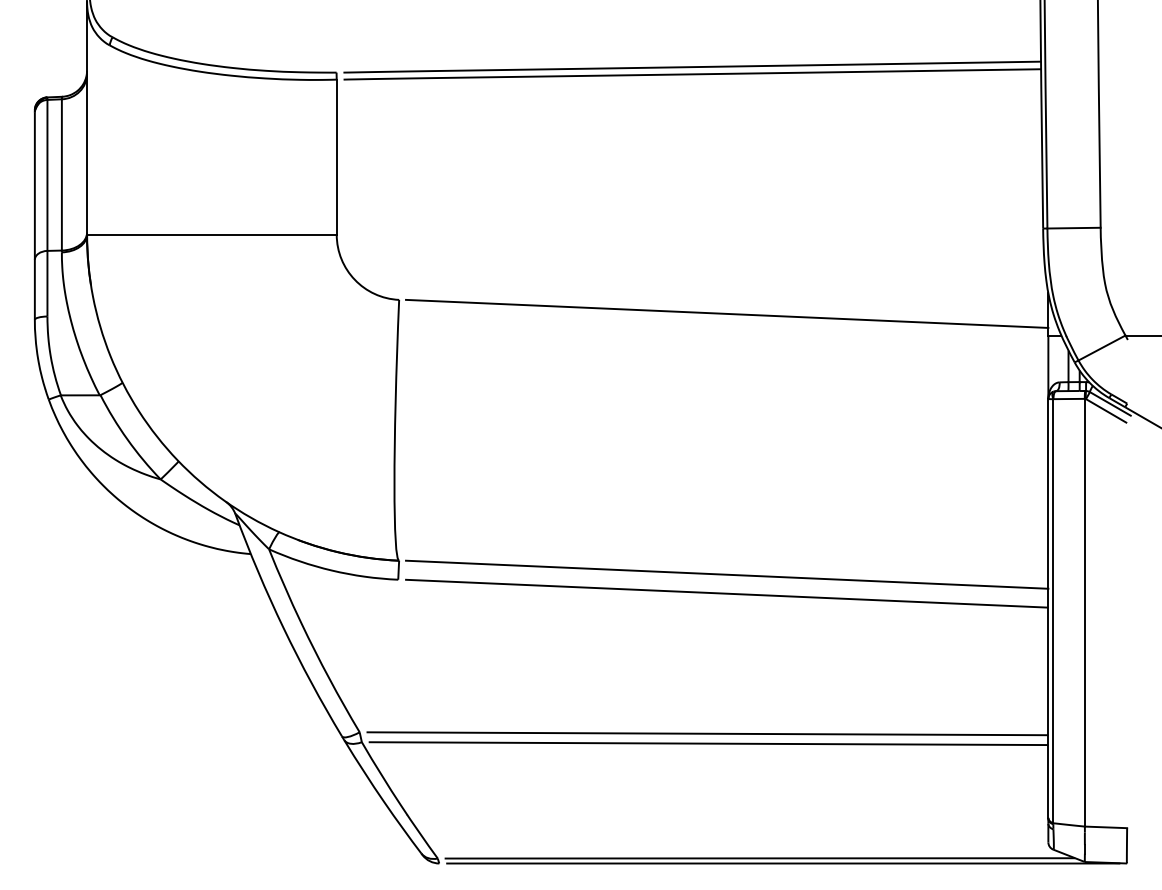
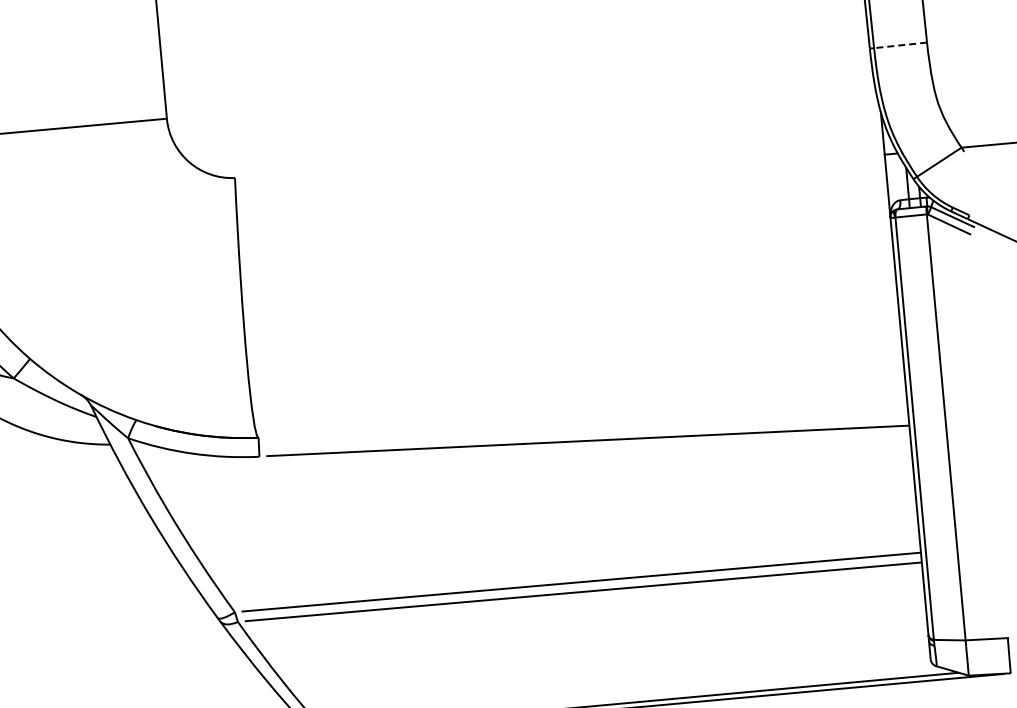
line: (1074, 228) -> (901, 45), solid -> dashed
line: (727, 313) -> (563, 161), removed
line: (727, 574) -> (586, 421), removed

